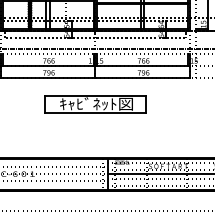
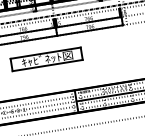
part: (95, 104) -> (46, 59), moved

